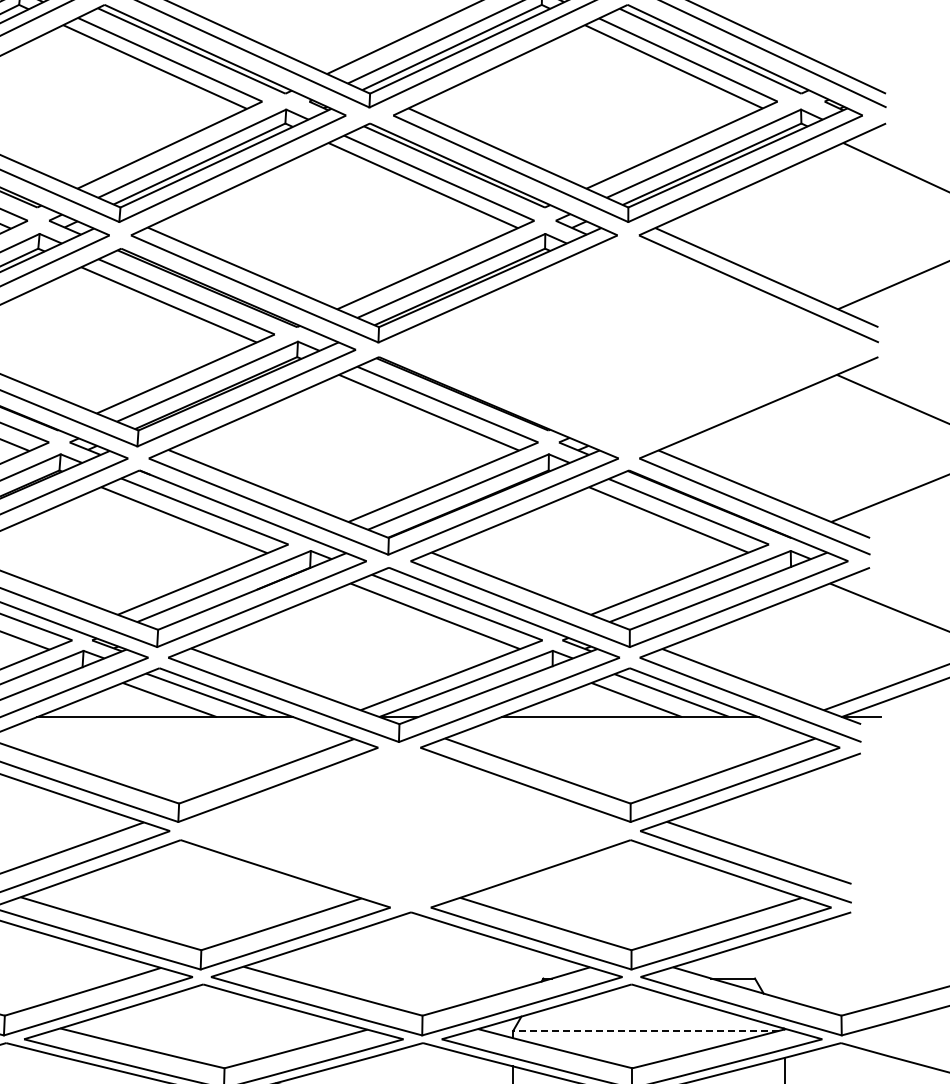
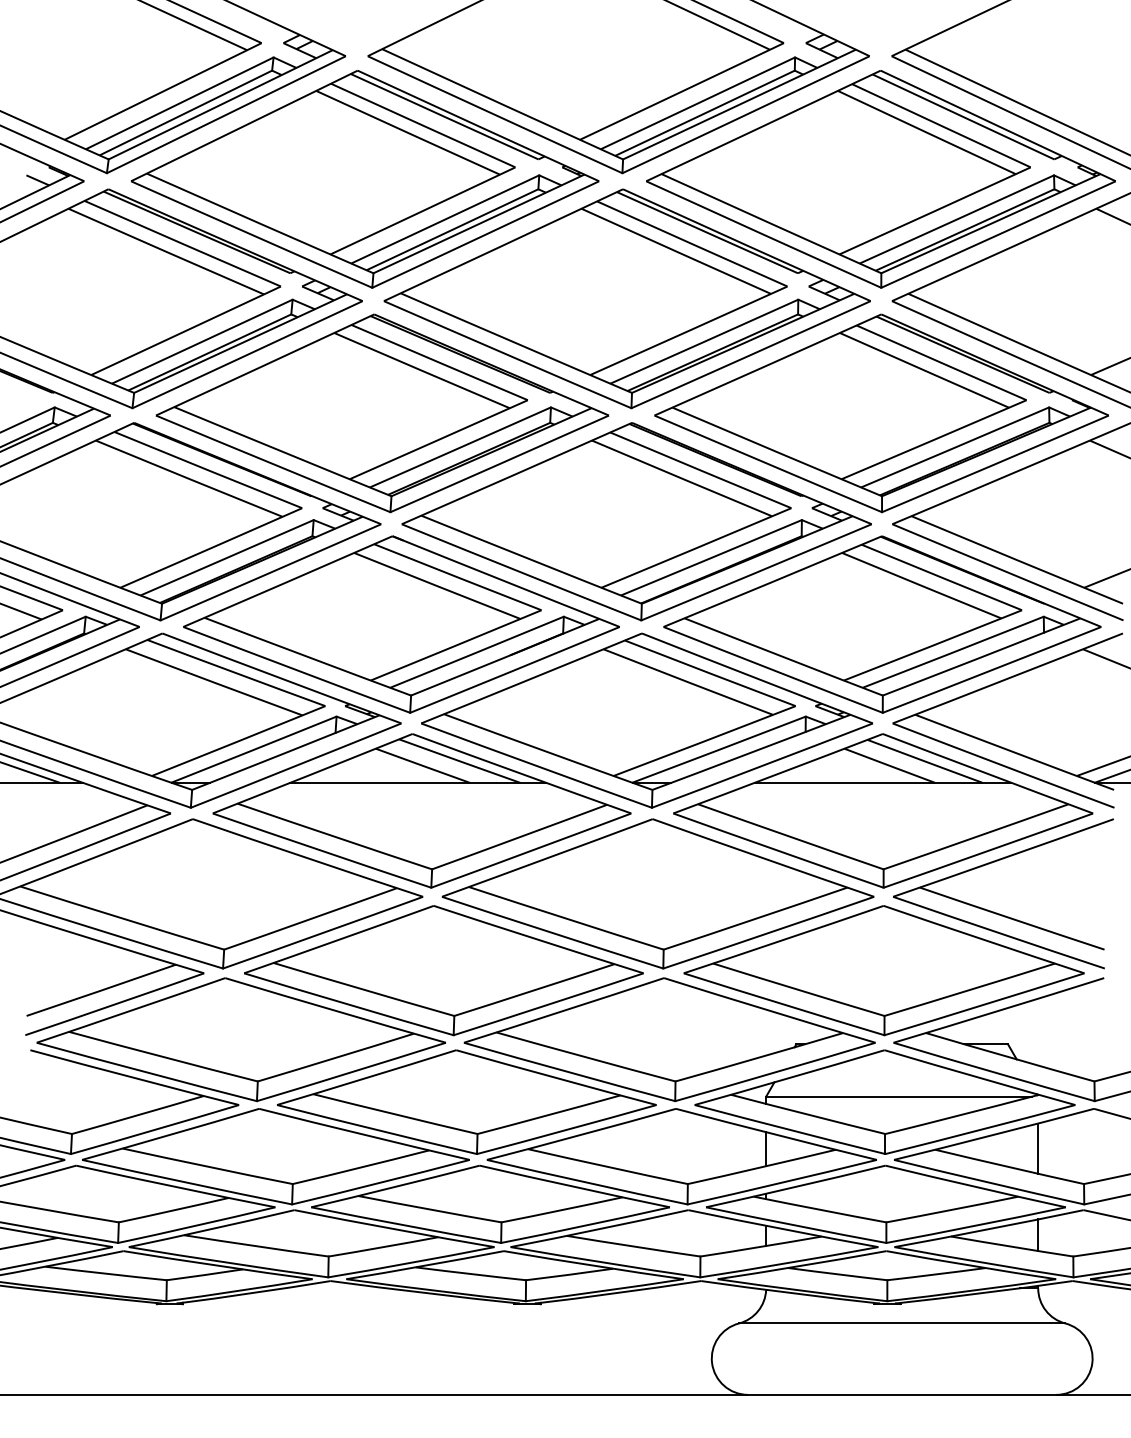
part: (628, 347) -> (881, 413), added
part: (404, 827) -> (657, 893), added
line: (646, 1030) -> (899, 1096), dashed -> solid

